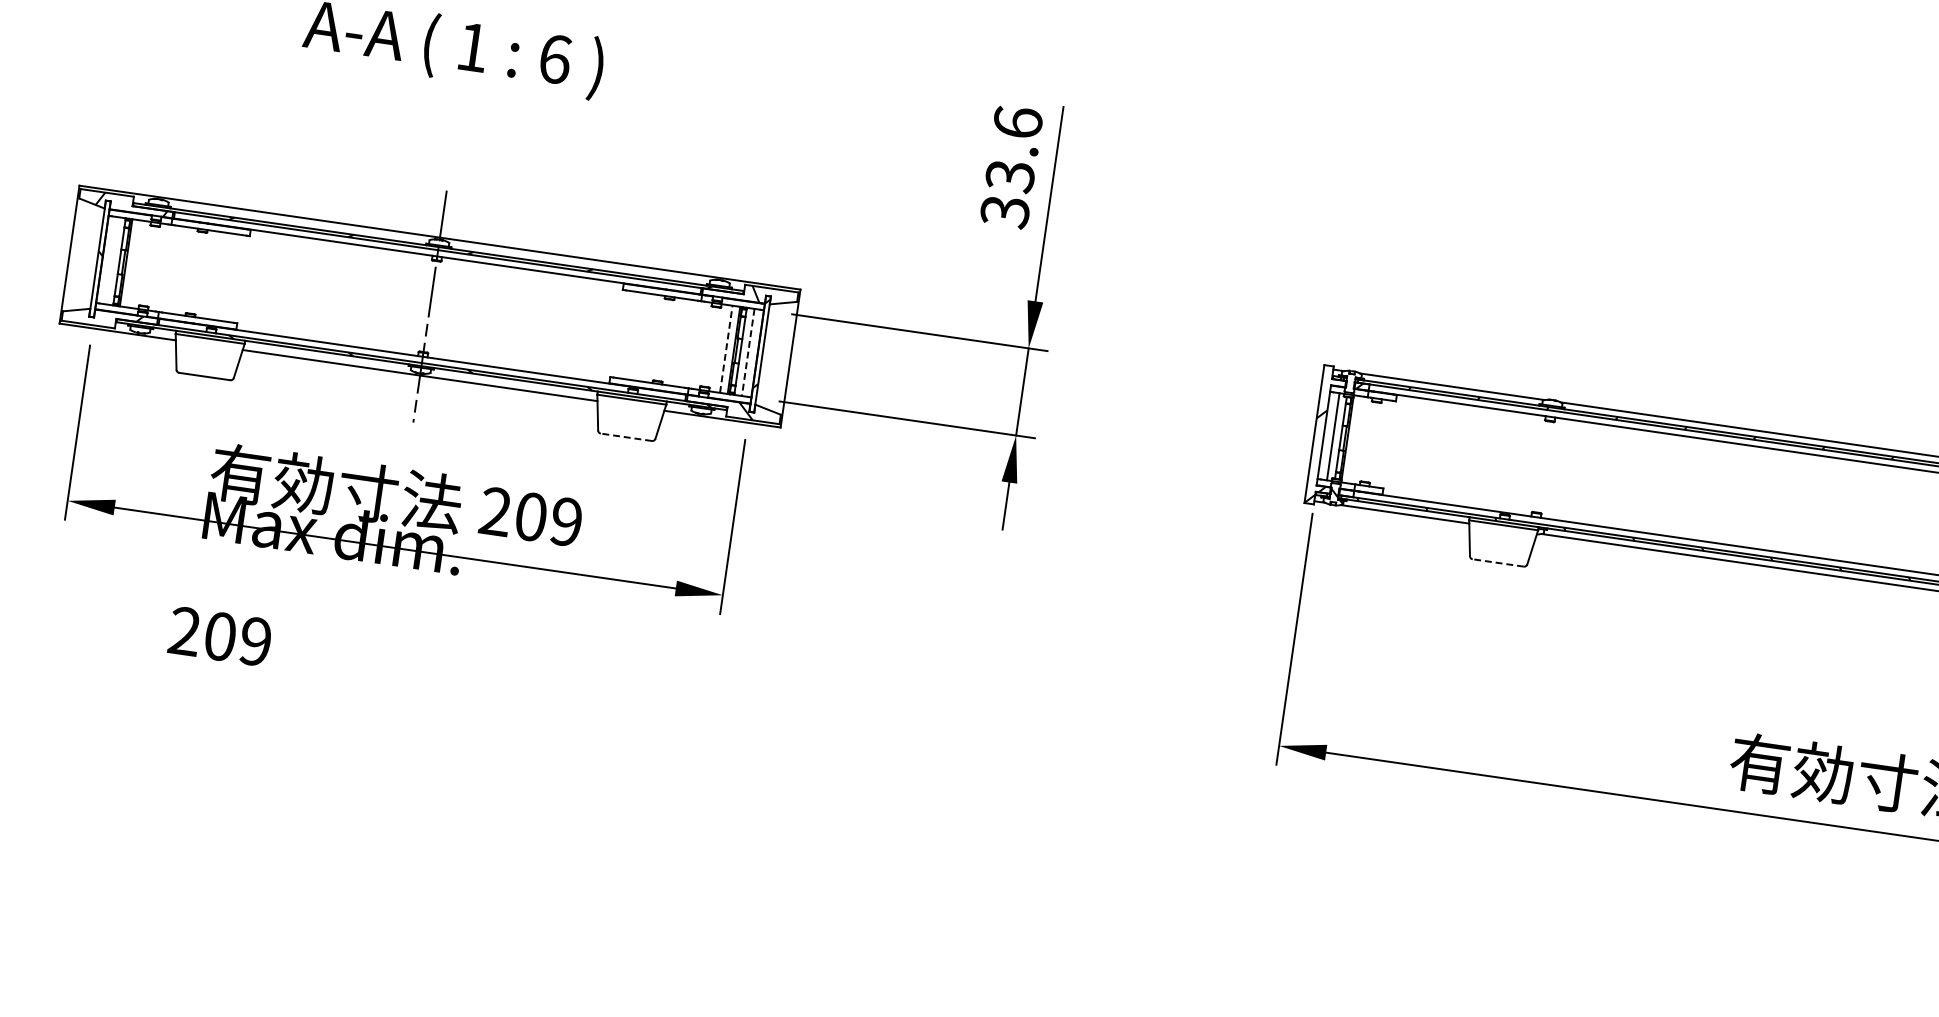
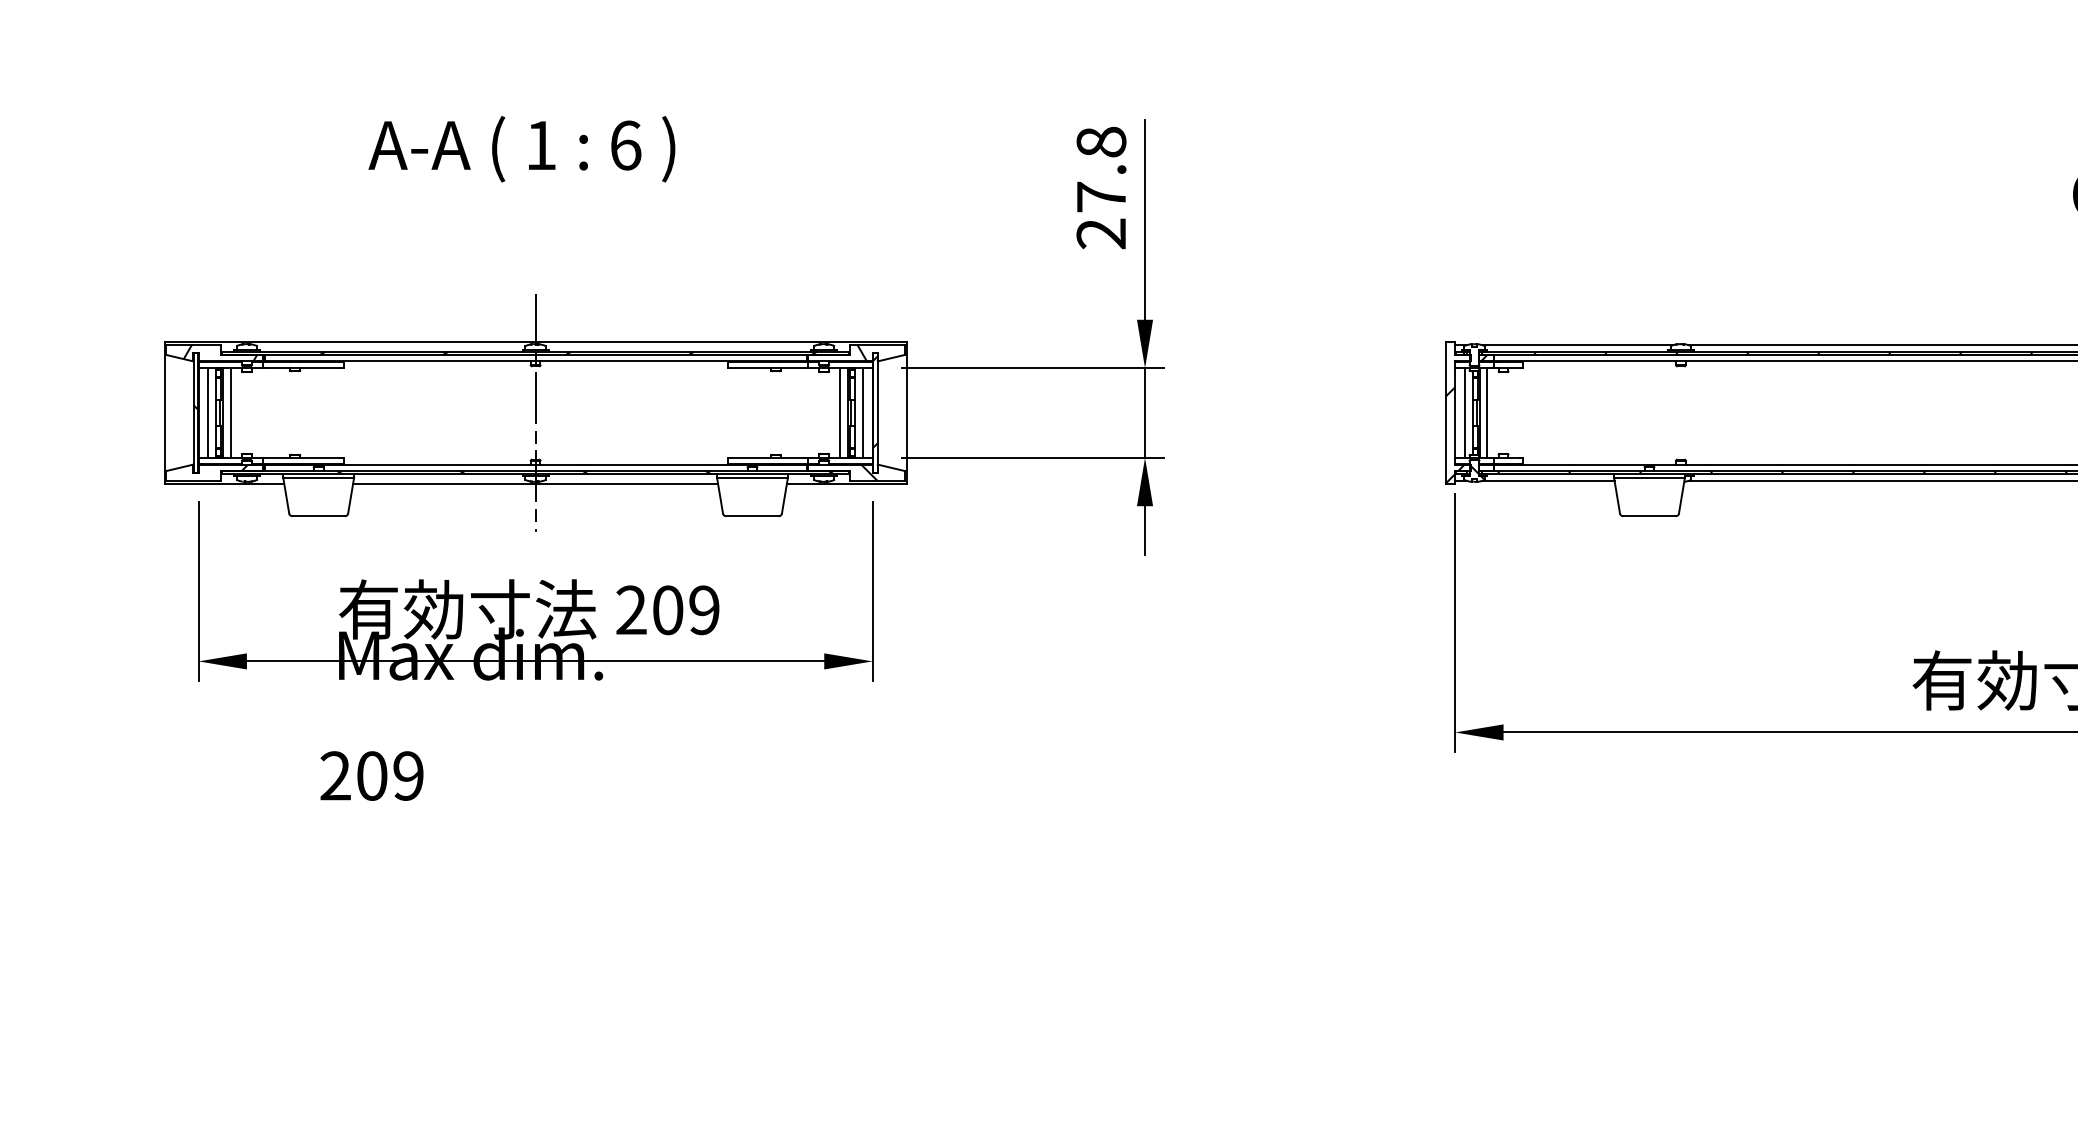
text: (1011, 166) -> (1101, 187), 33.6 -> 27.8
line: (112, 260) -> (208, 412), added
line: (133, 263) -> (230, 412), added
line: (726, 349) -> (840, 413), dashed -> solid
line: (747, 352) -> (862, 413), dashed -> solid
line: (625, 437) -> (751, 516), dashed -> solid
line: (1355, 439) -> (1487, 412), added
line: (1498, 563) -> (1649, 516), dashed -> solid

